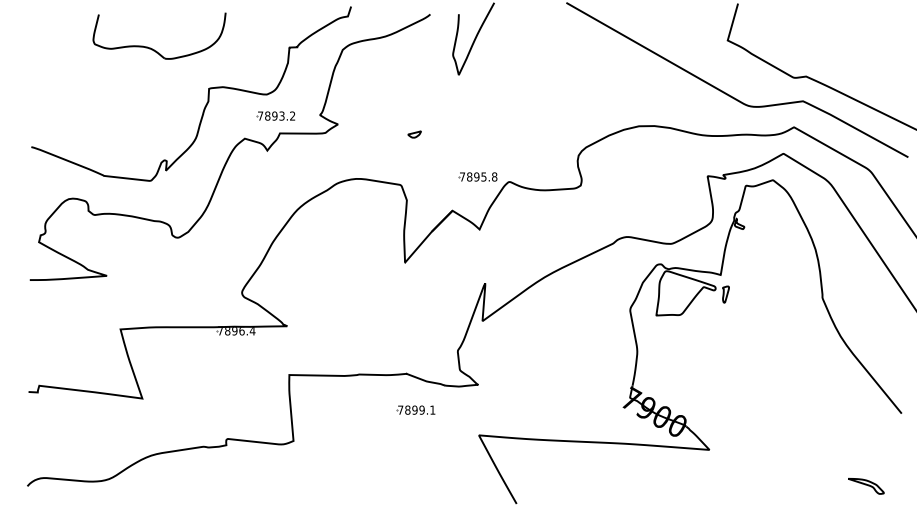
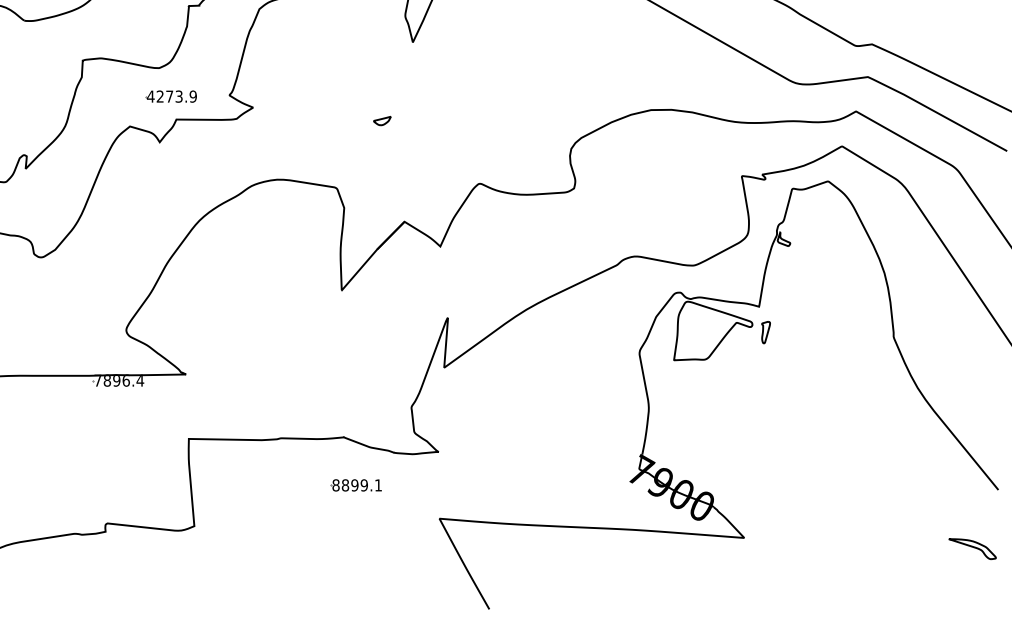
text: (276, 115) -> (171, 95), 7893.2 -> 4273.9
part: (414, 134) -> (382, 120), moved
part: (477, 176) -> (437, 176), removed
text: (400, 409) -> (335, 484), 7899.1 -> 8899.1
part: (866, 486) -> (972, 549), moved

